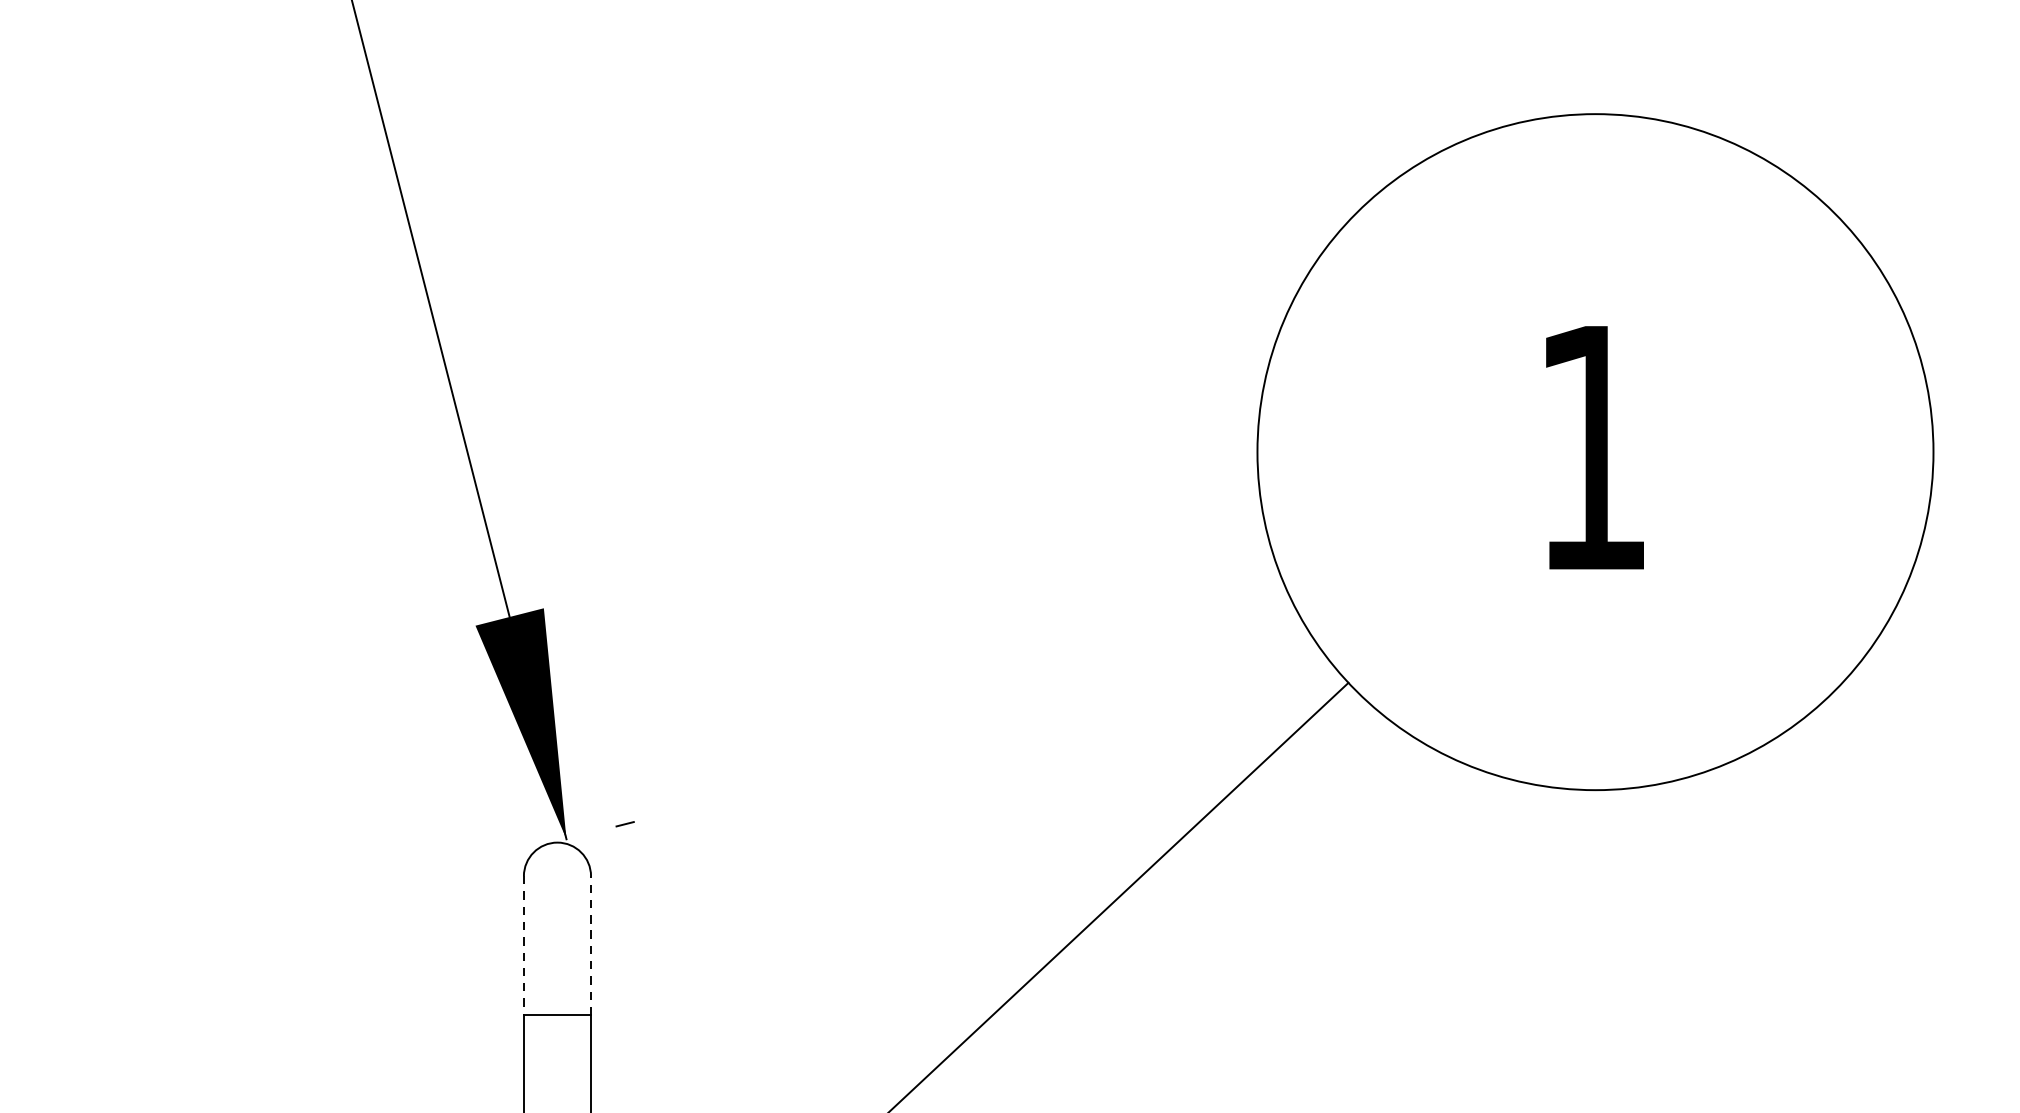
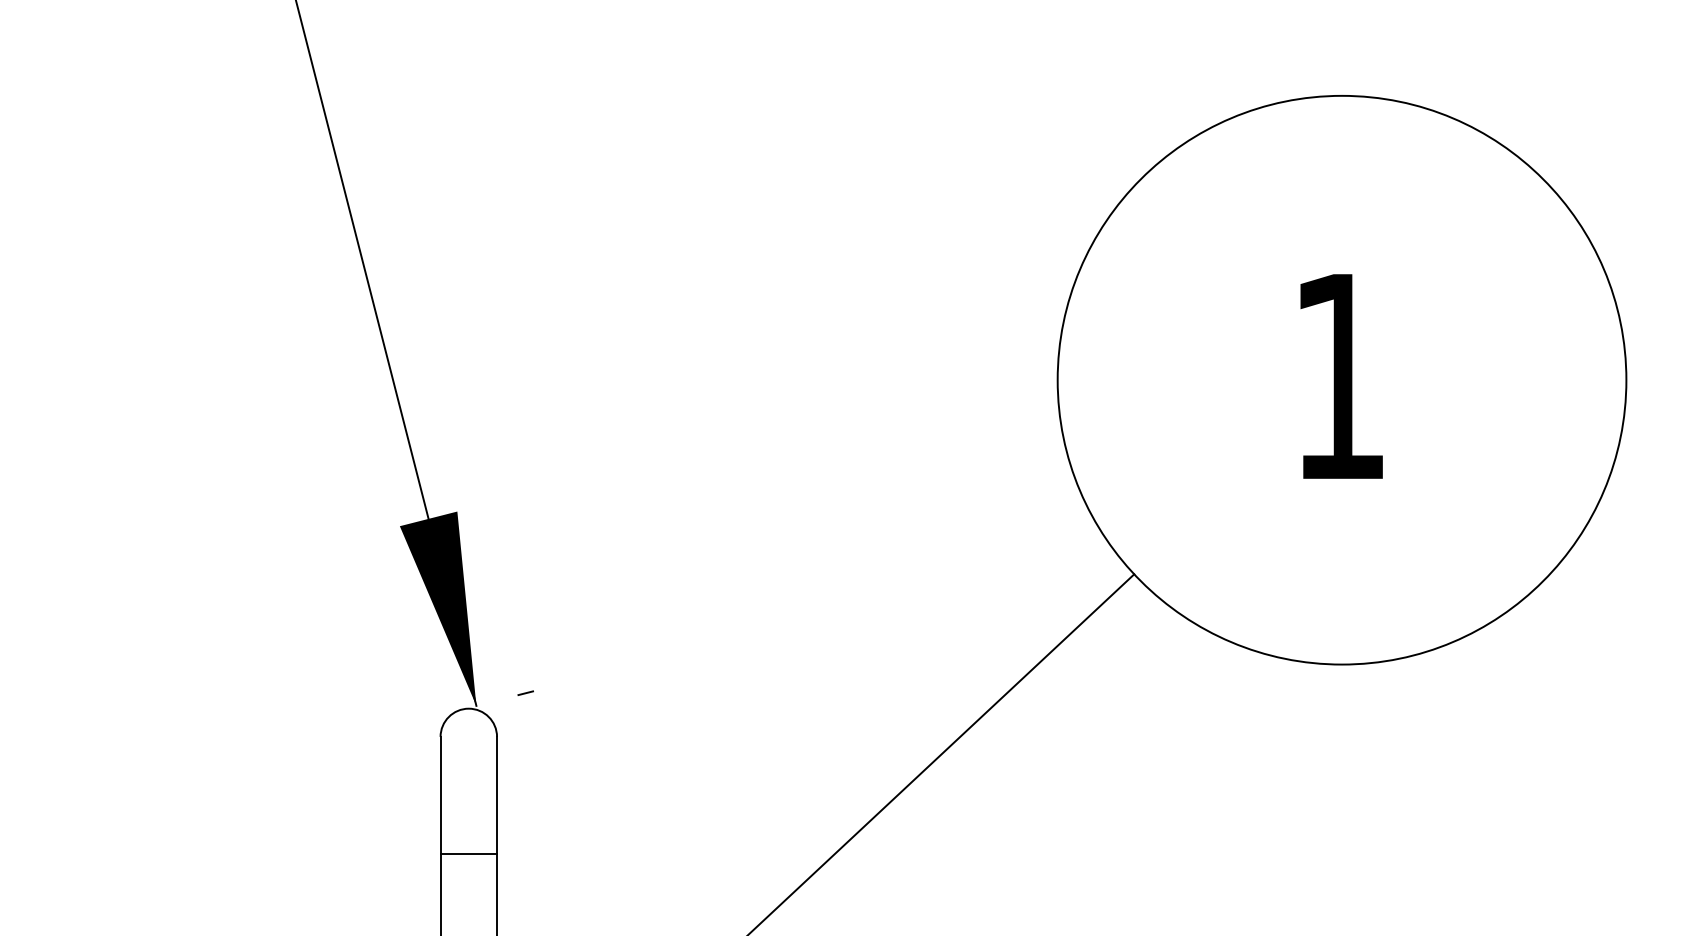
line: (591, 944) -> (497, 794), dashed -> solid
line: (523, 945) -> (440, 795), dashed -> solid

